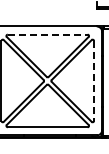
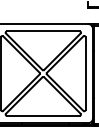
line: (47, 34) -> (43, 31), dashed -> solid
line: (94, 80) -> (85, 73), dashed -> solid

